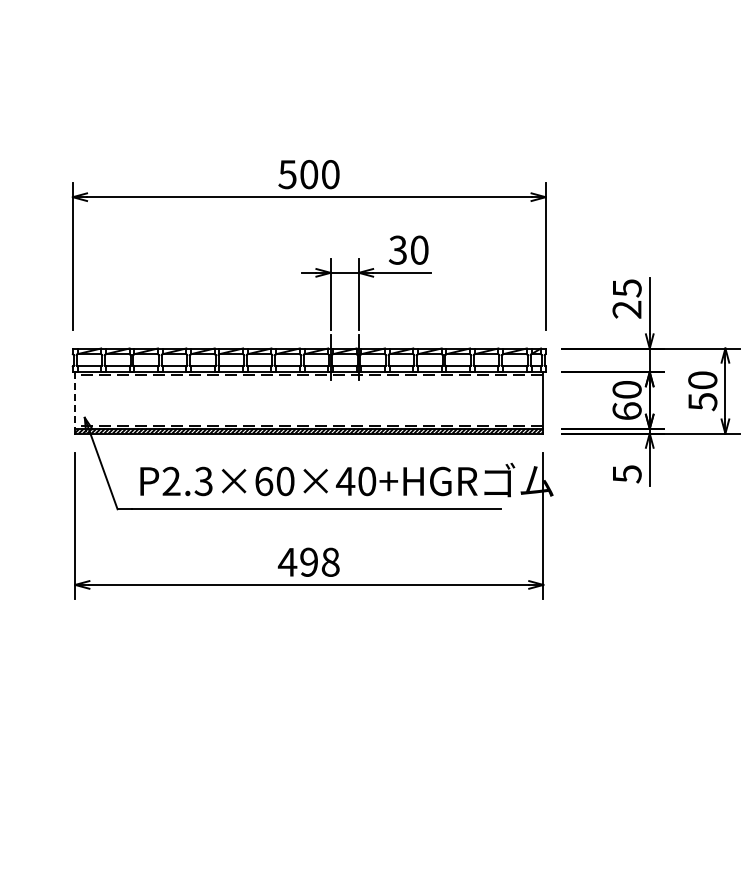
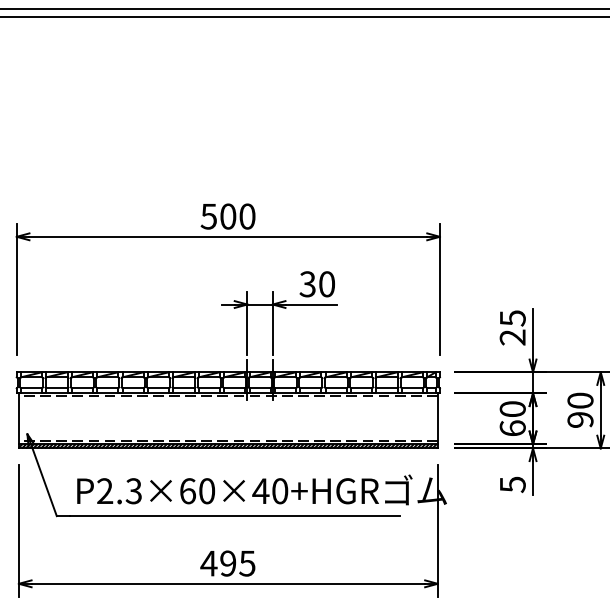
line: (75, 401) -> (19, 419), dashed -> solid
text: (702, 402) -> (580, 420), 50 -> 90
text: (330, 561) -> (247, 562), 498 -> 495

